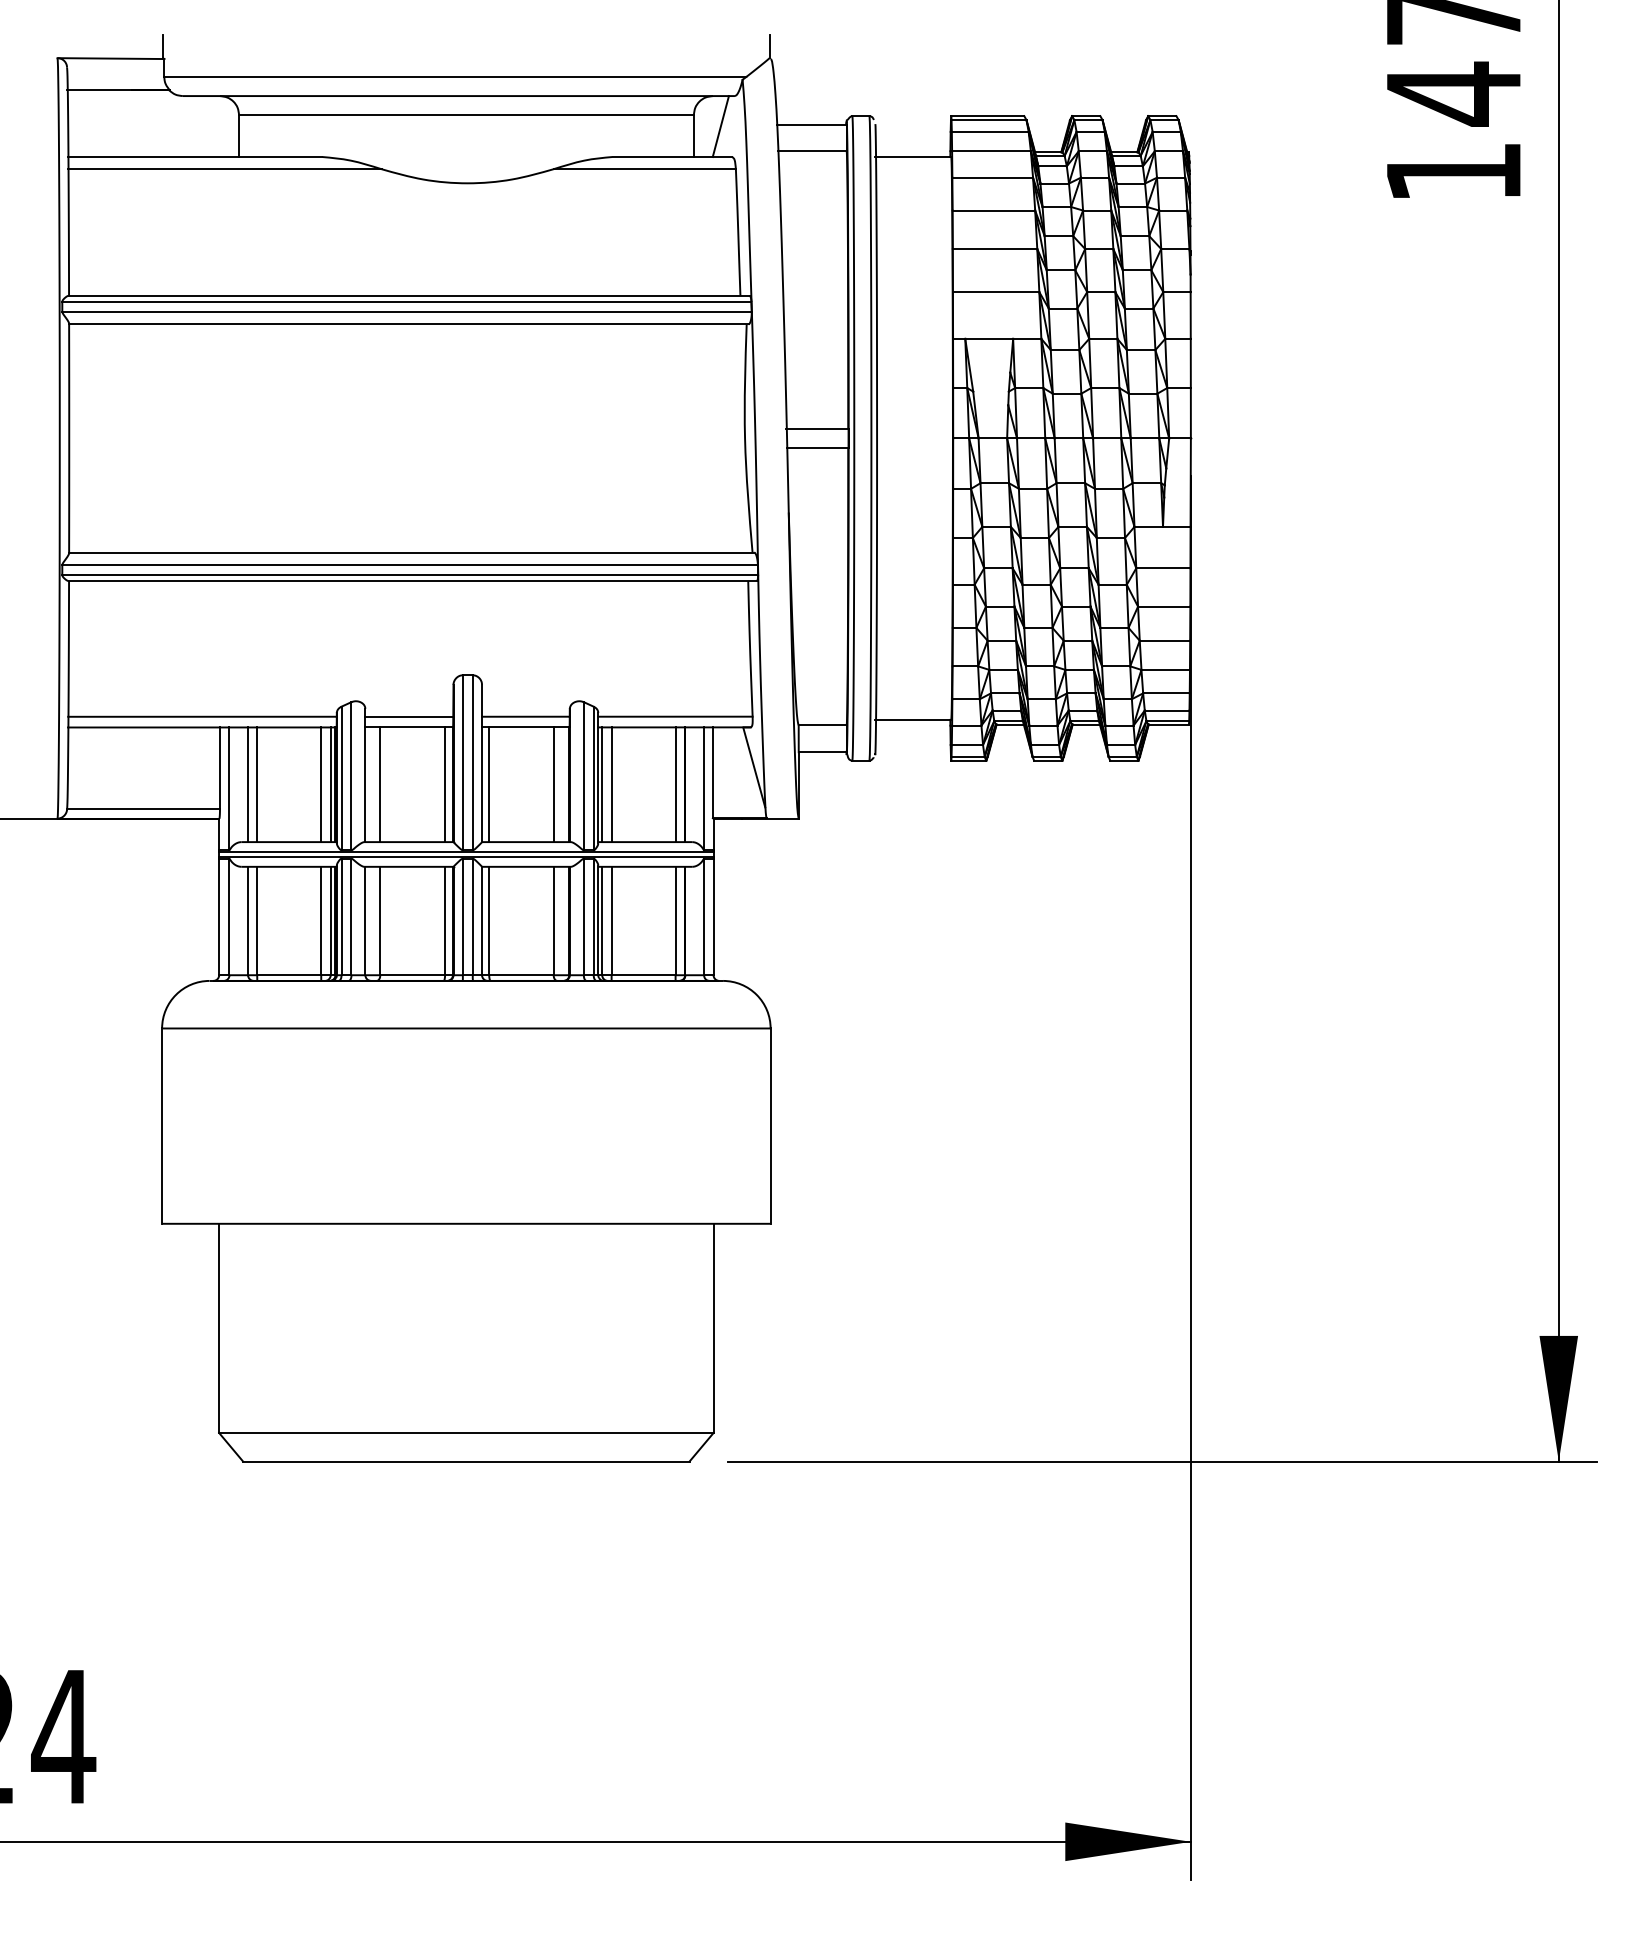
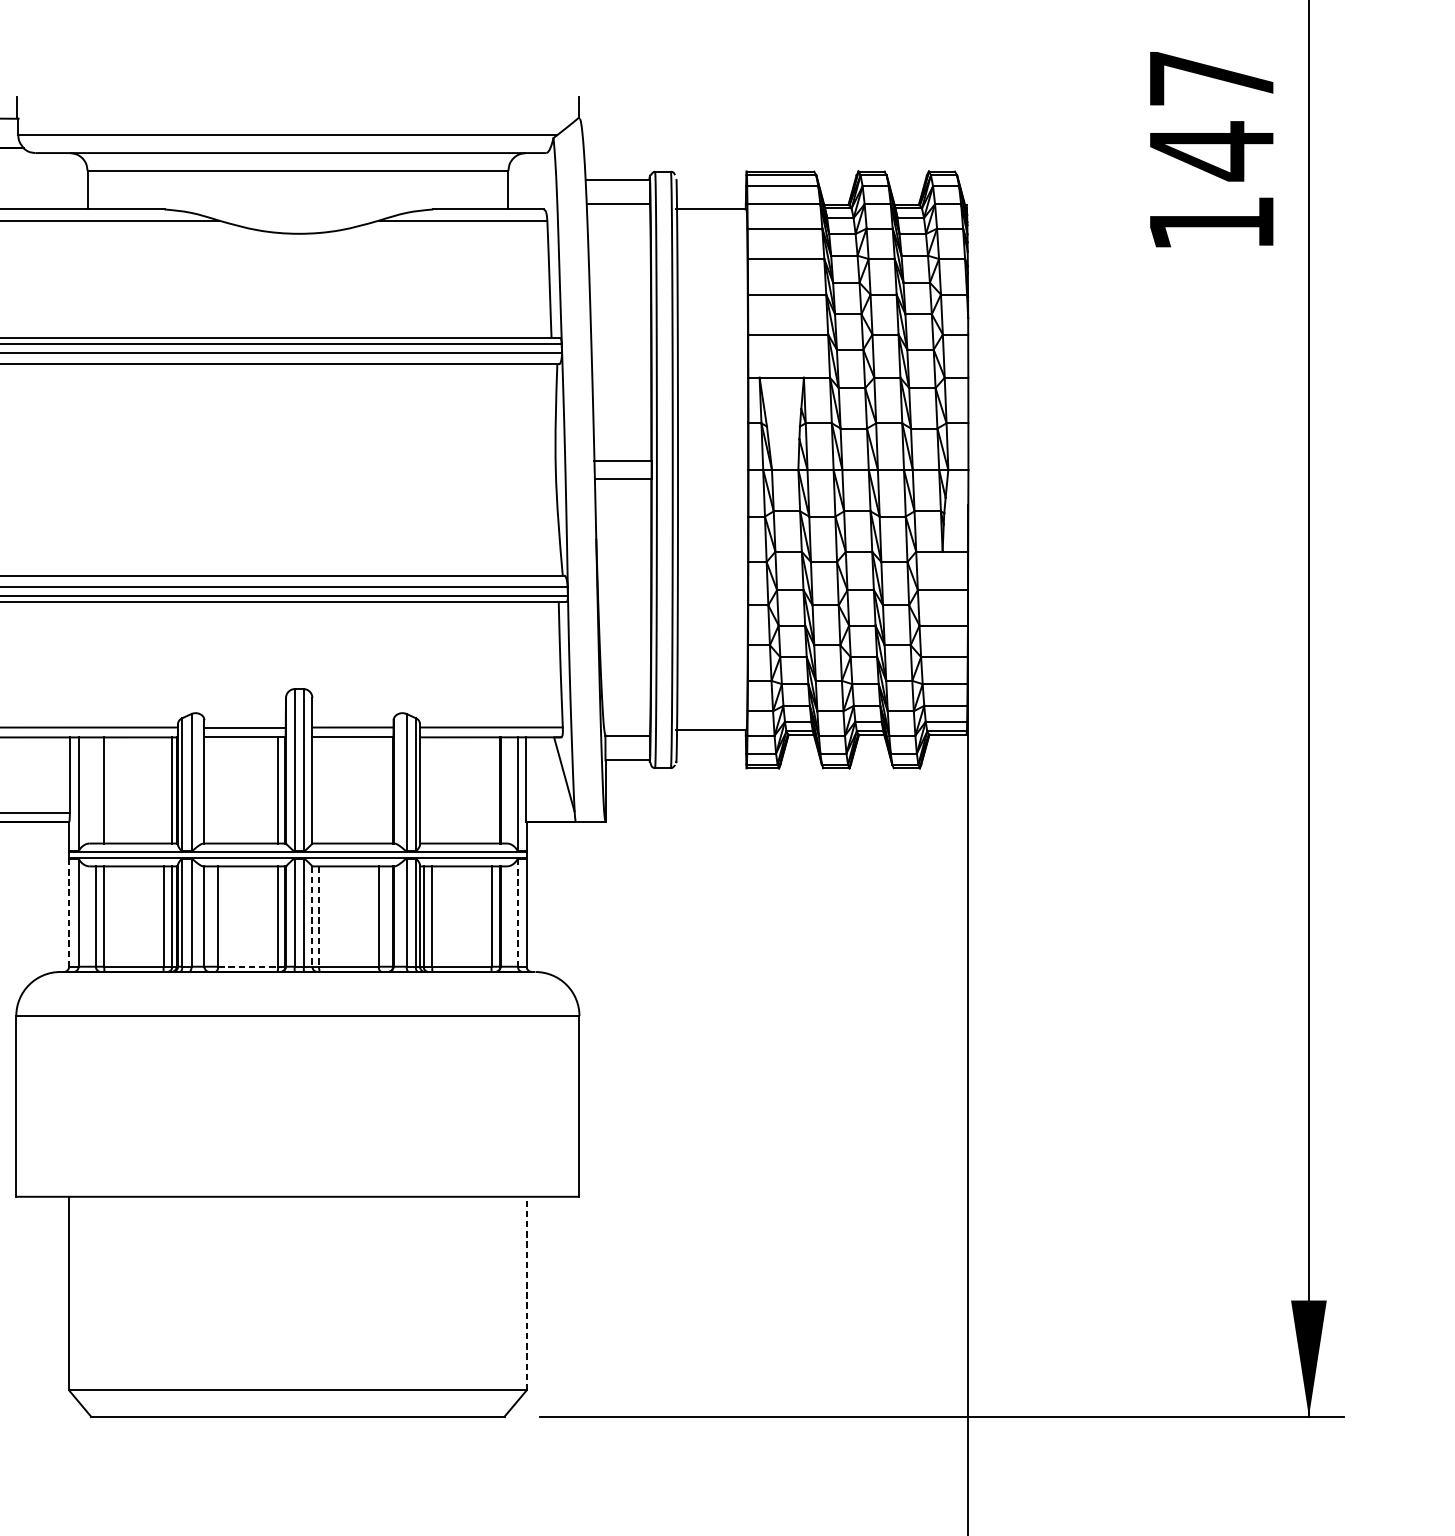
line: (720, 126) -> (533, 181), removed
line: (248, 784) -> (96, 790), removed
line: (321, 784) -> (163, 790), removed
line: (380, 784) -> (218, 790), removed
line: (489, 784) -> (319, 790), removed
line: (553, 784) -> (378, 790), removed
line: (602, 784) -> (423, 790), removed
line: (611, 784) -> (432, 790), removed
line: (675, 784) -> (491, 790), removed
line: (219, 917) -> (69, 913), solid -> dashed
line: (704, 917) -> (518, 913), solid -> dashed
line: (482, 921) -> (312, 917), solid -> dashed
line: (489, 921) -> (319, 917), solid -> dashed
line: (413, 975) -> (248, 966), solid -> dashed
line: (713, 1328) -> (526, 1293), solid -> dashed

